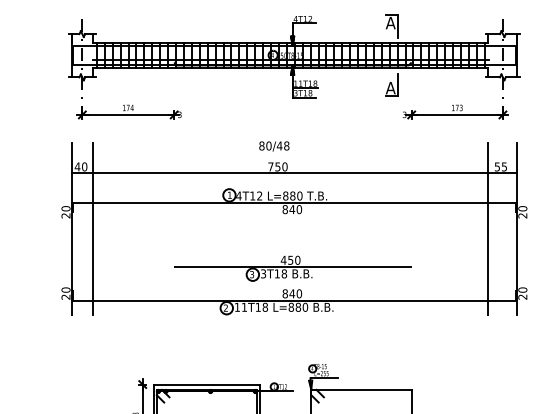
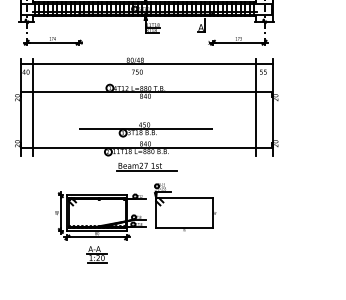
line: (294, 172) -> (146, 63), moved
part: (294, 333) -> (146, 166), added

